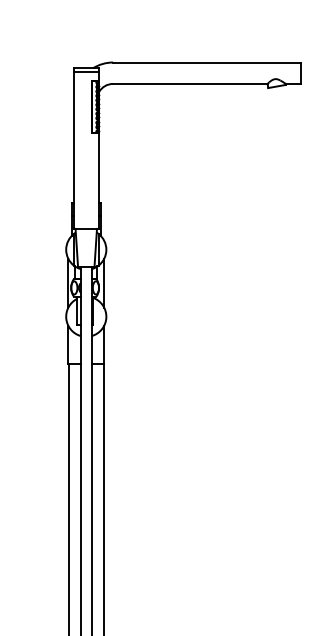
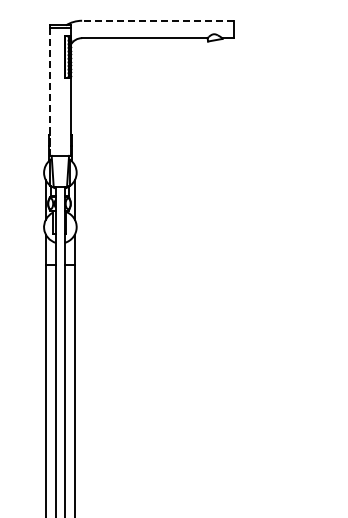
line: (205, 62) -> (157, 20), solid -> dashed
line: (74, 150) -> (50, 92), solid -> dashed

